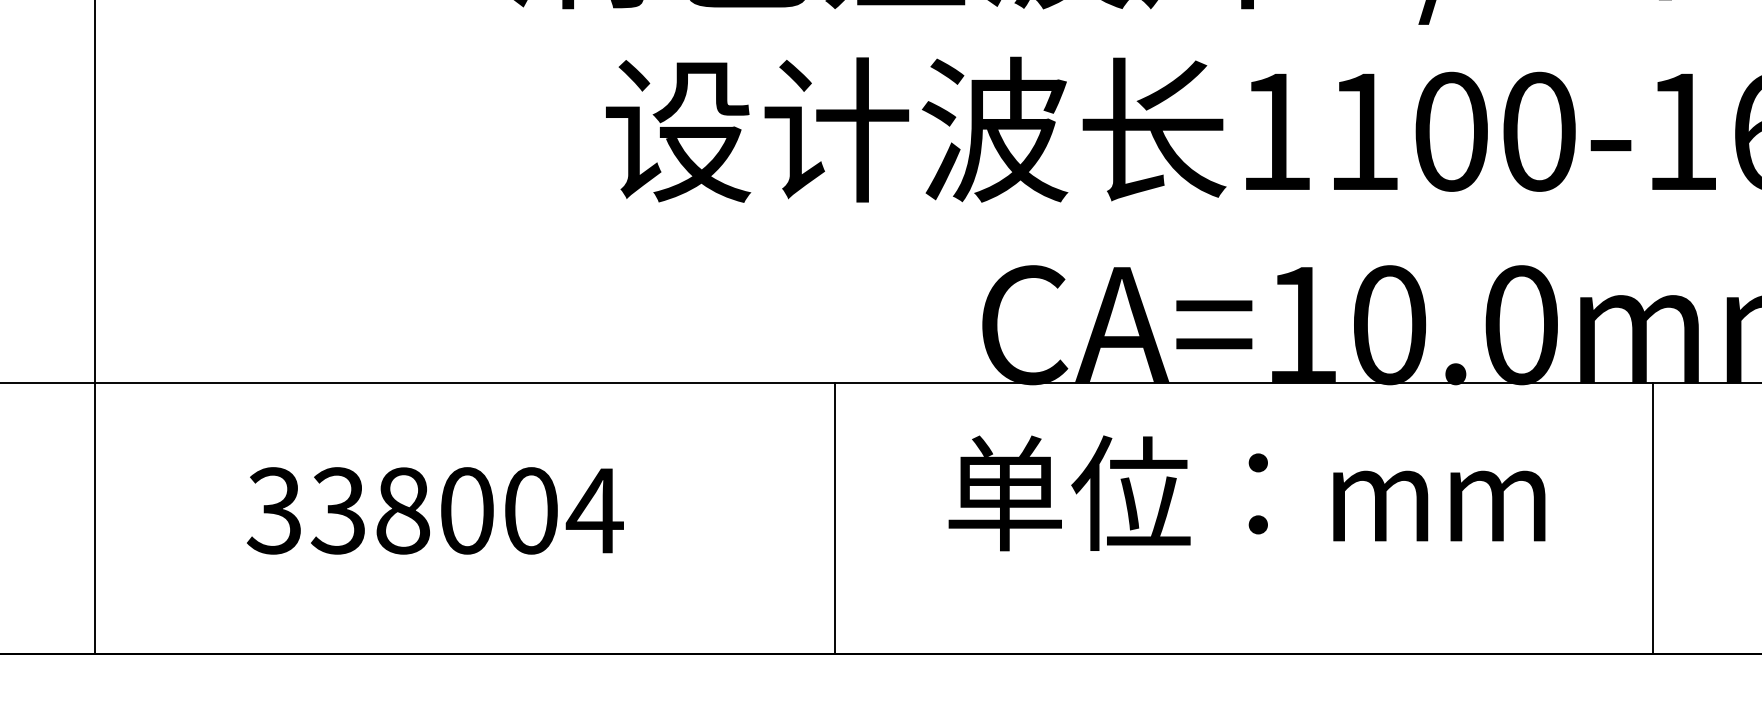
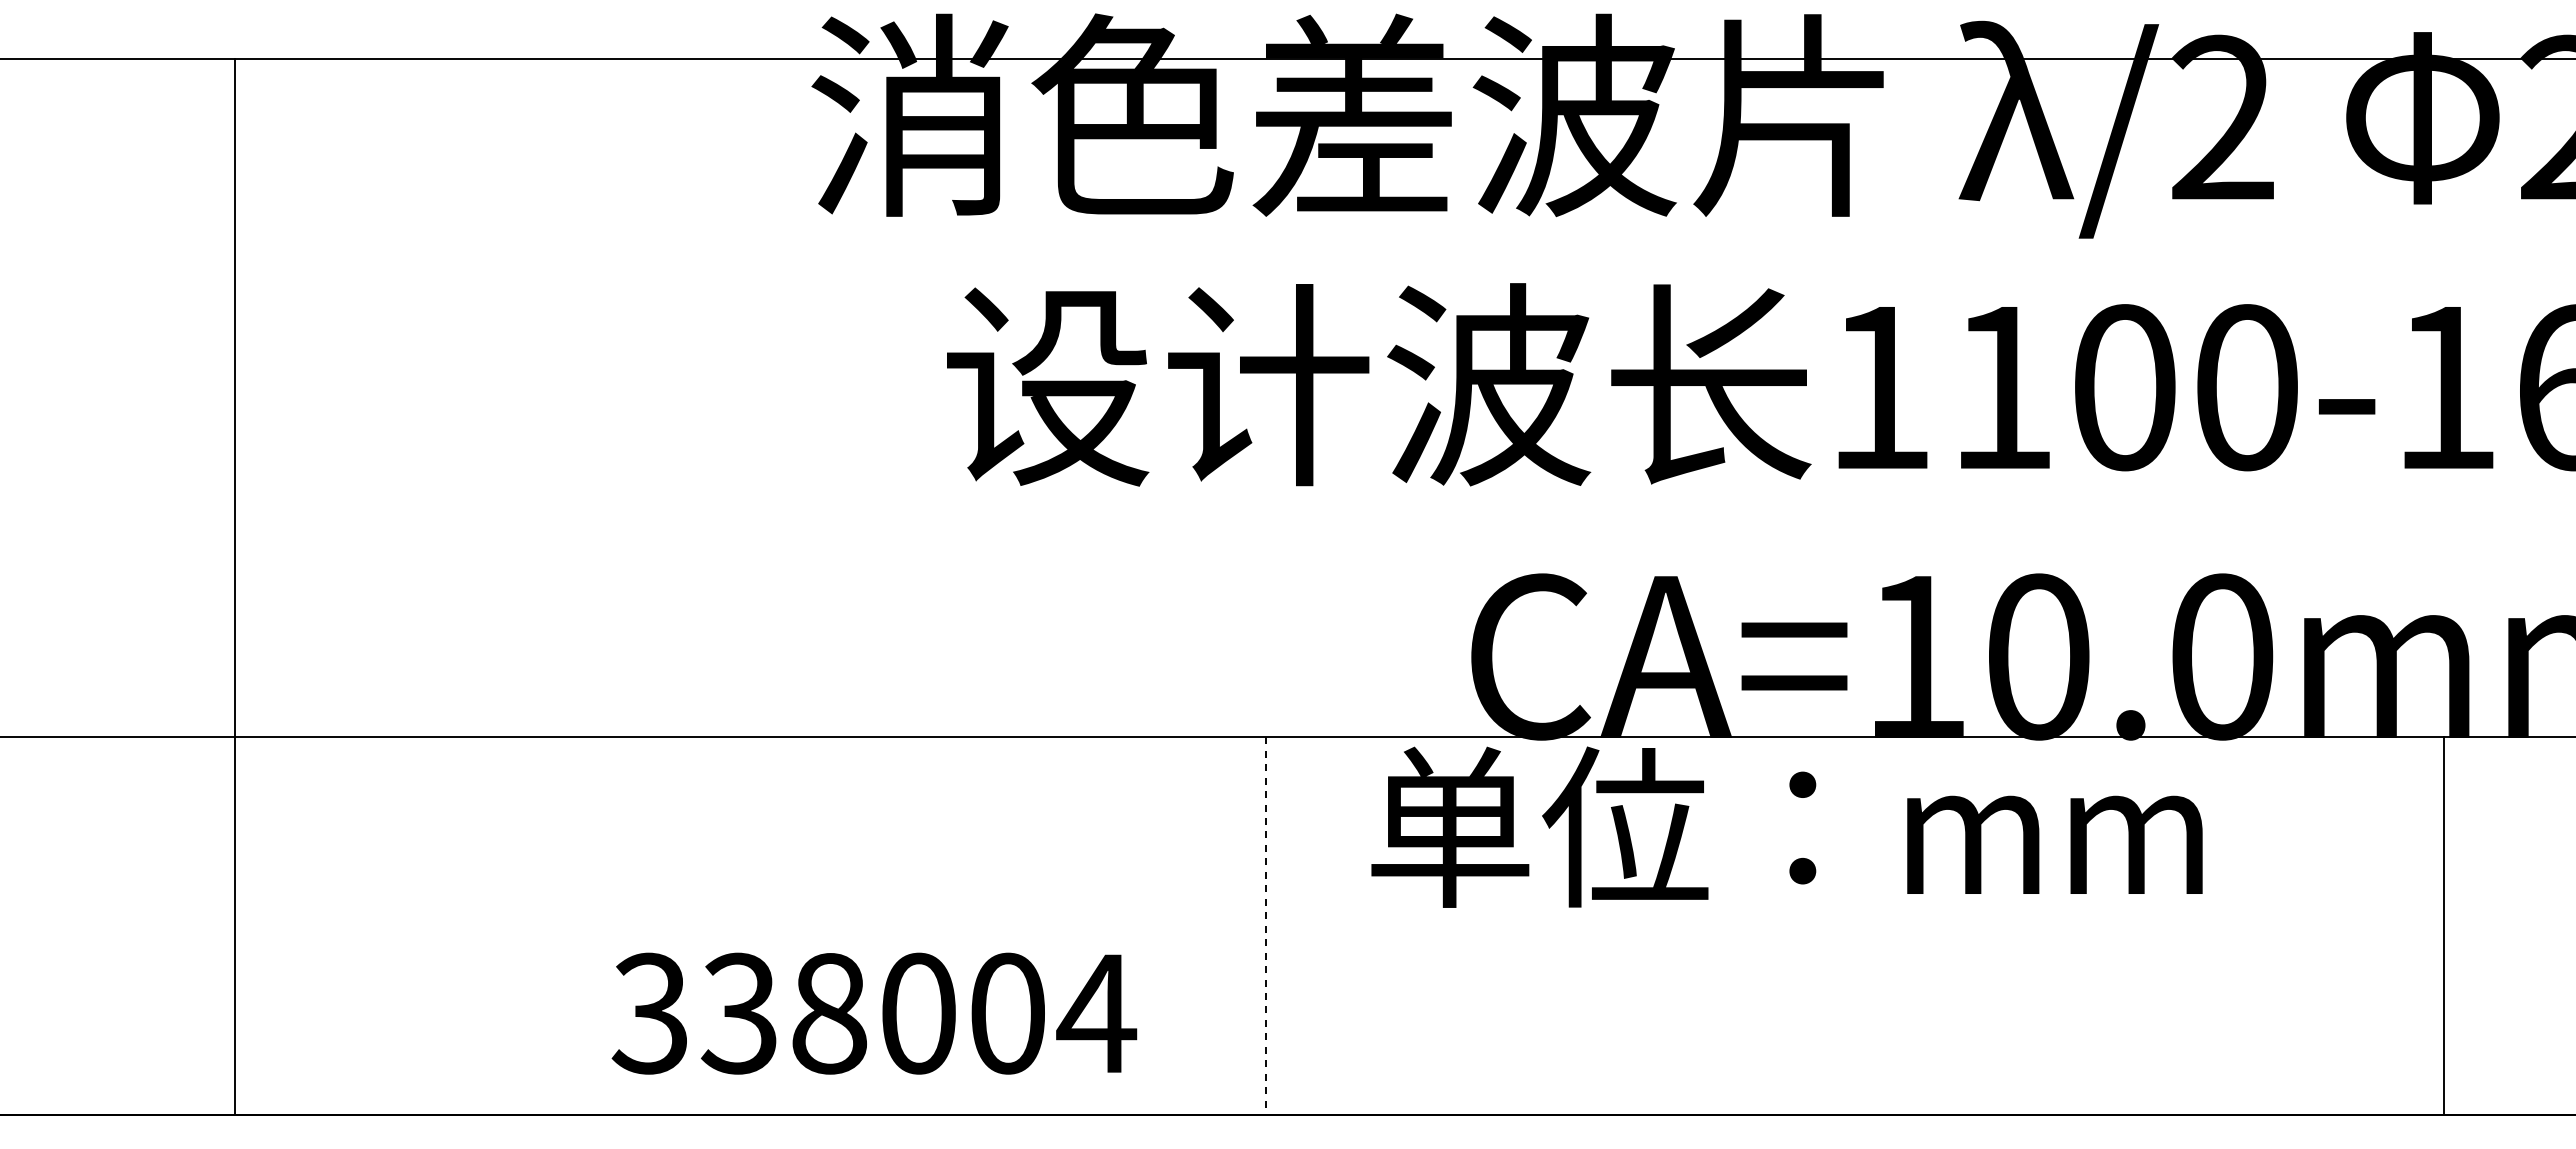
text: (1246, 492) -> (1786, 826), moved
text: (435, 510) -> (874, 1013), moved
line: (835, 517) -> (1266, 925), solid -> dashed
line: (1652, 517) -> (2443, 925), moved

